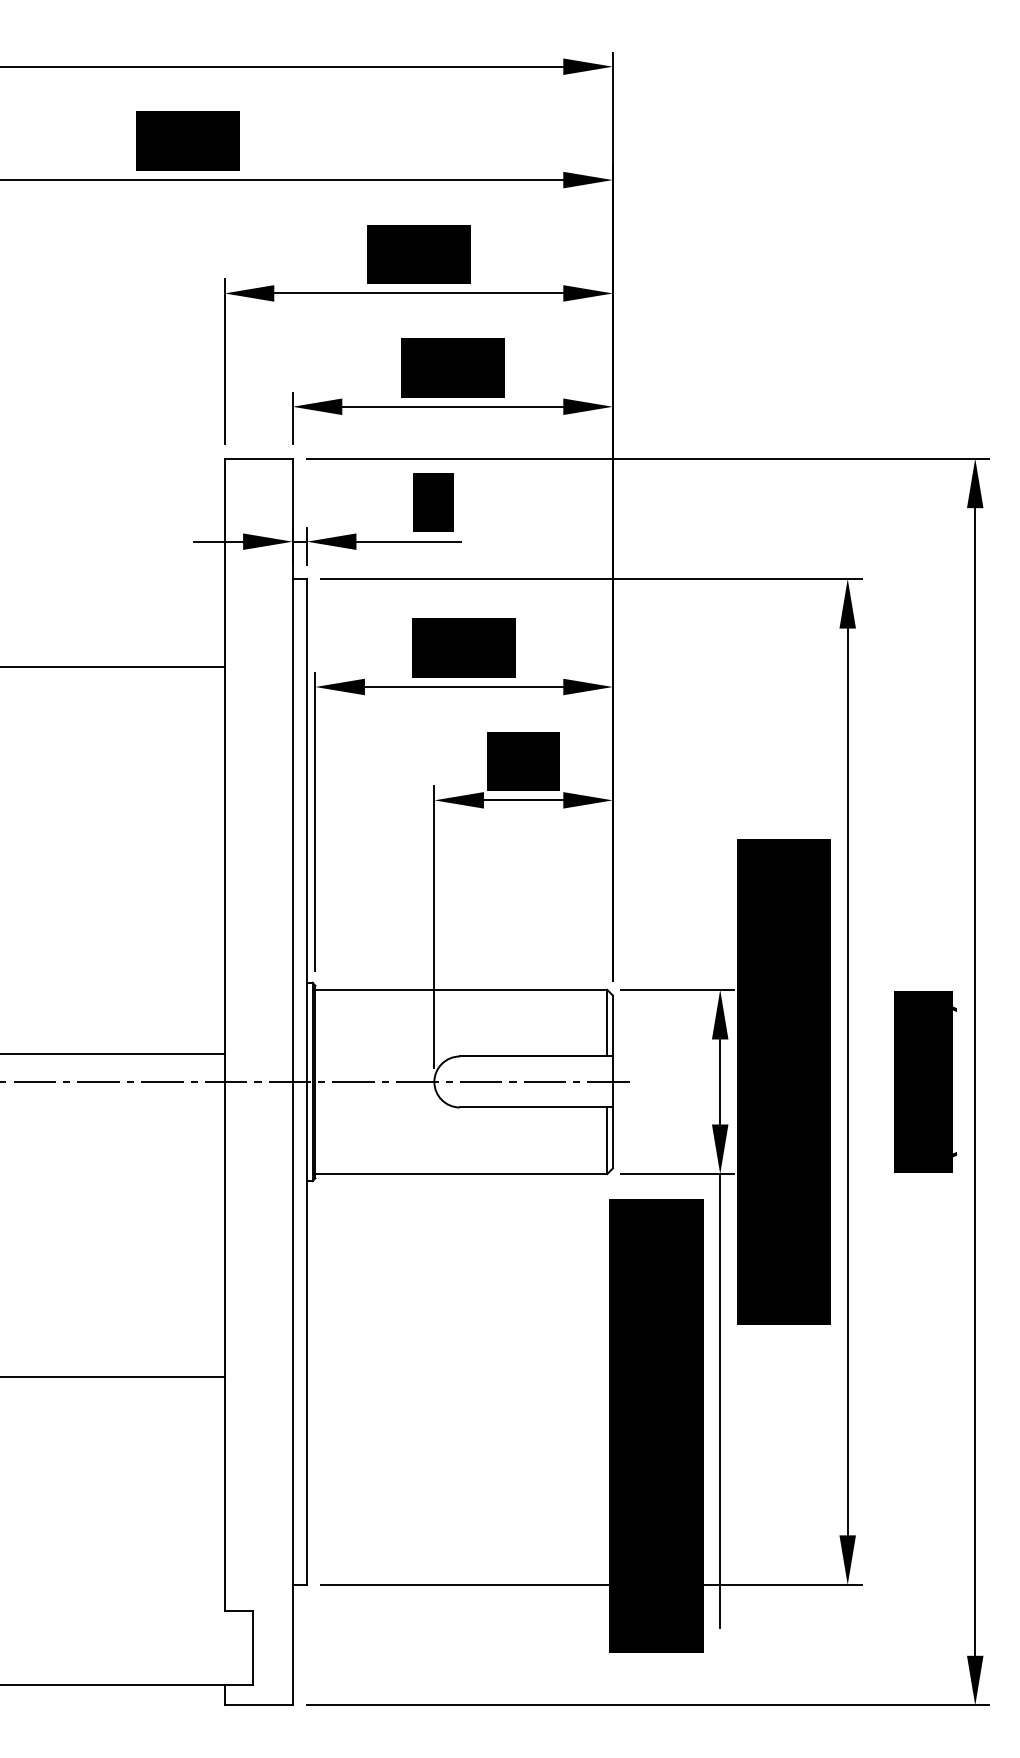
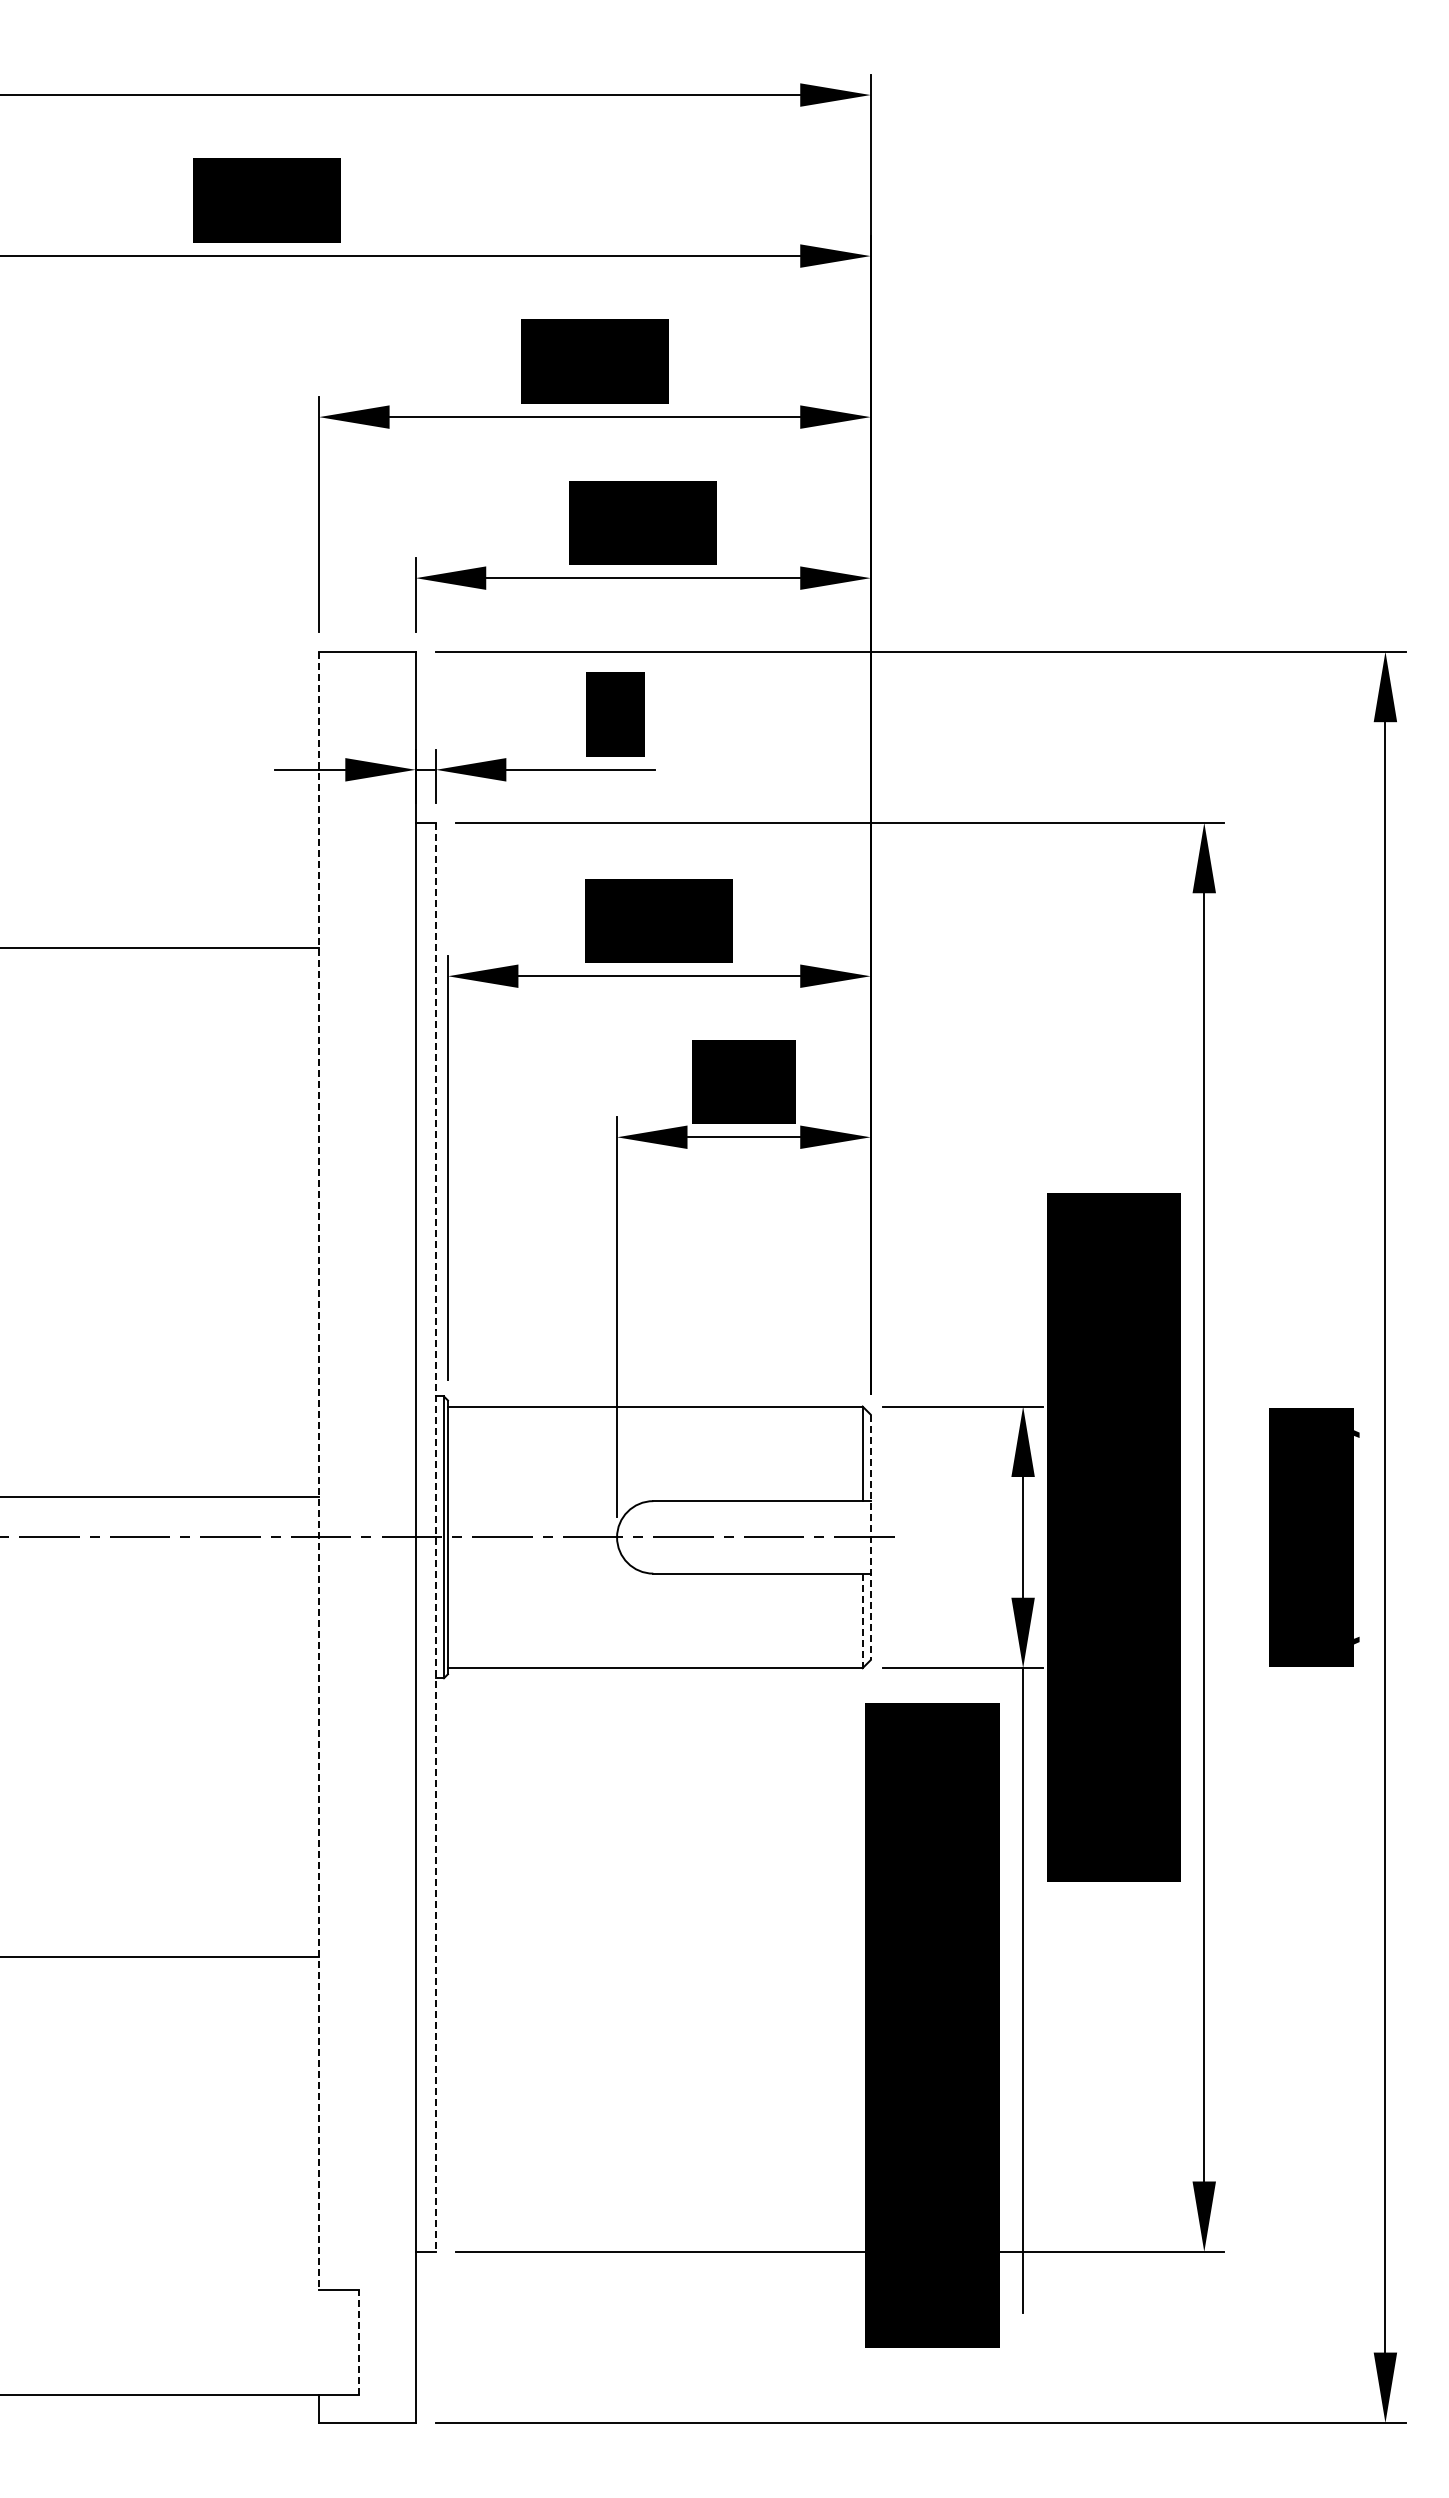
line: (224, 1034) -> (319, 1470), solid -> dashed
line: (306, 1082) -> (435, 1537), solid -> dashed
line: (612, 1082) -> (870, 1537), solid -> dashed
line: (607, 1141) -> (862, 1621), solid -> dashed
line: (253, 1648) -> (359, 2341), solid -> dashed

